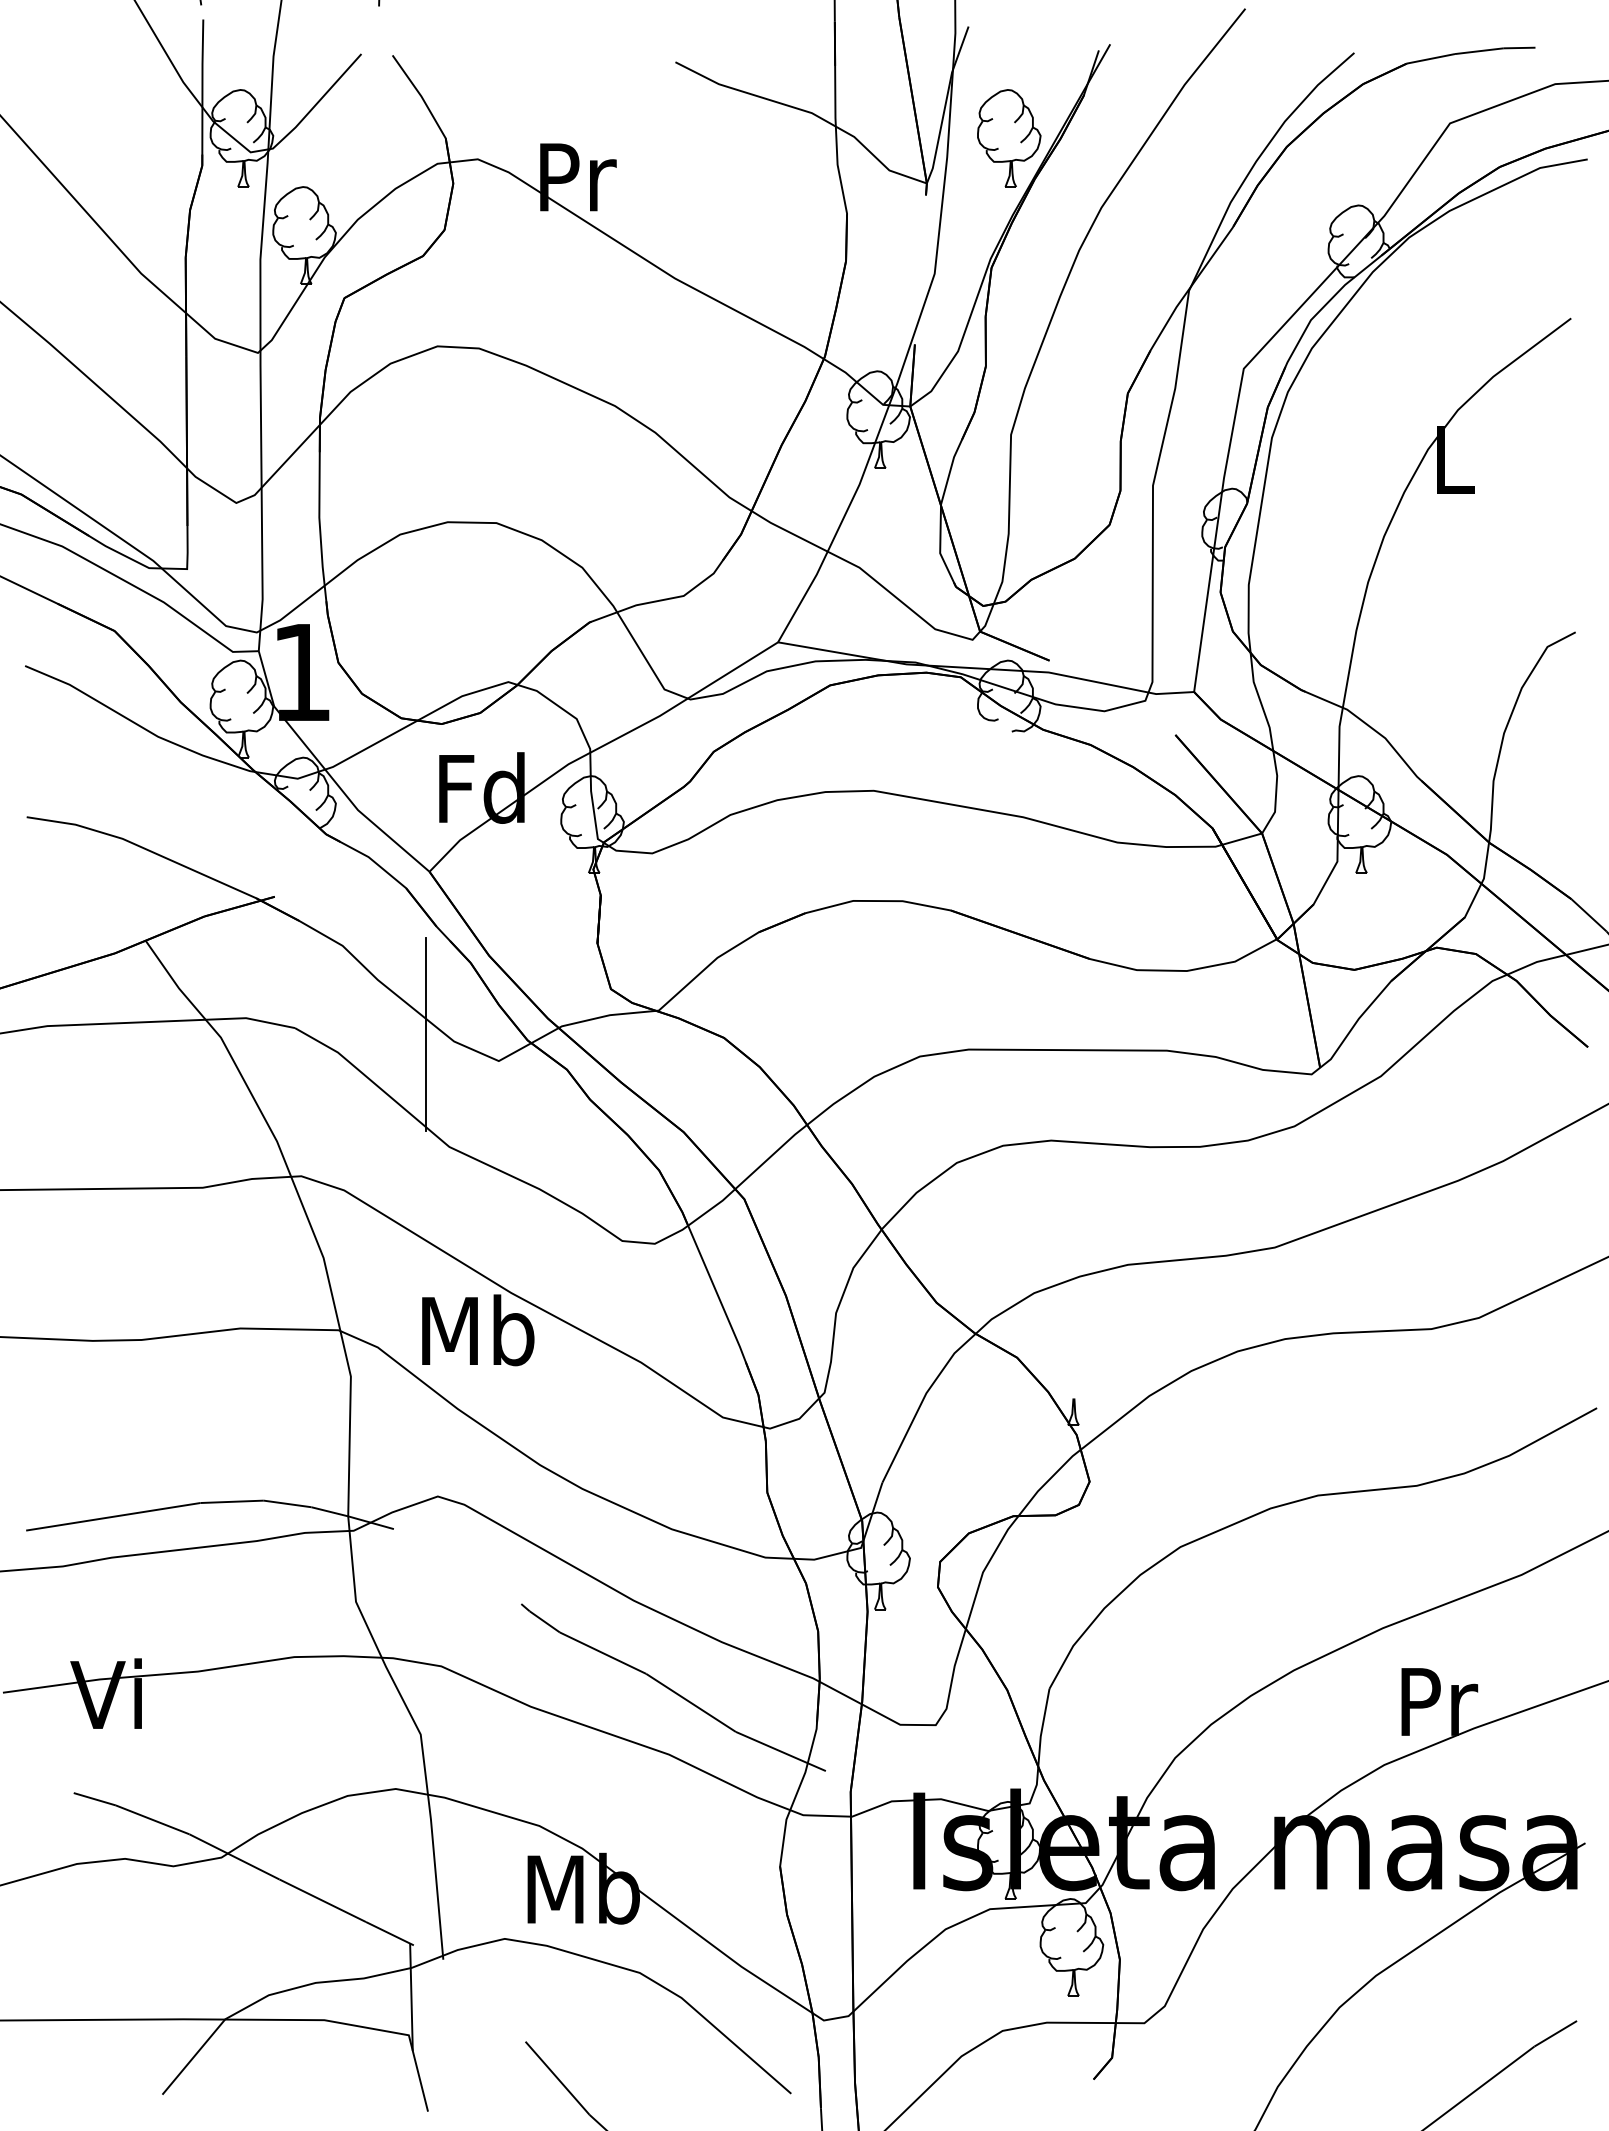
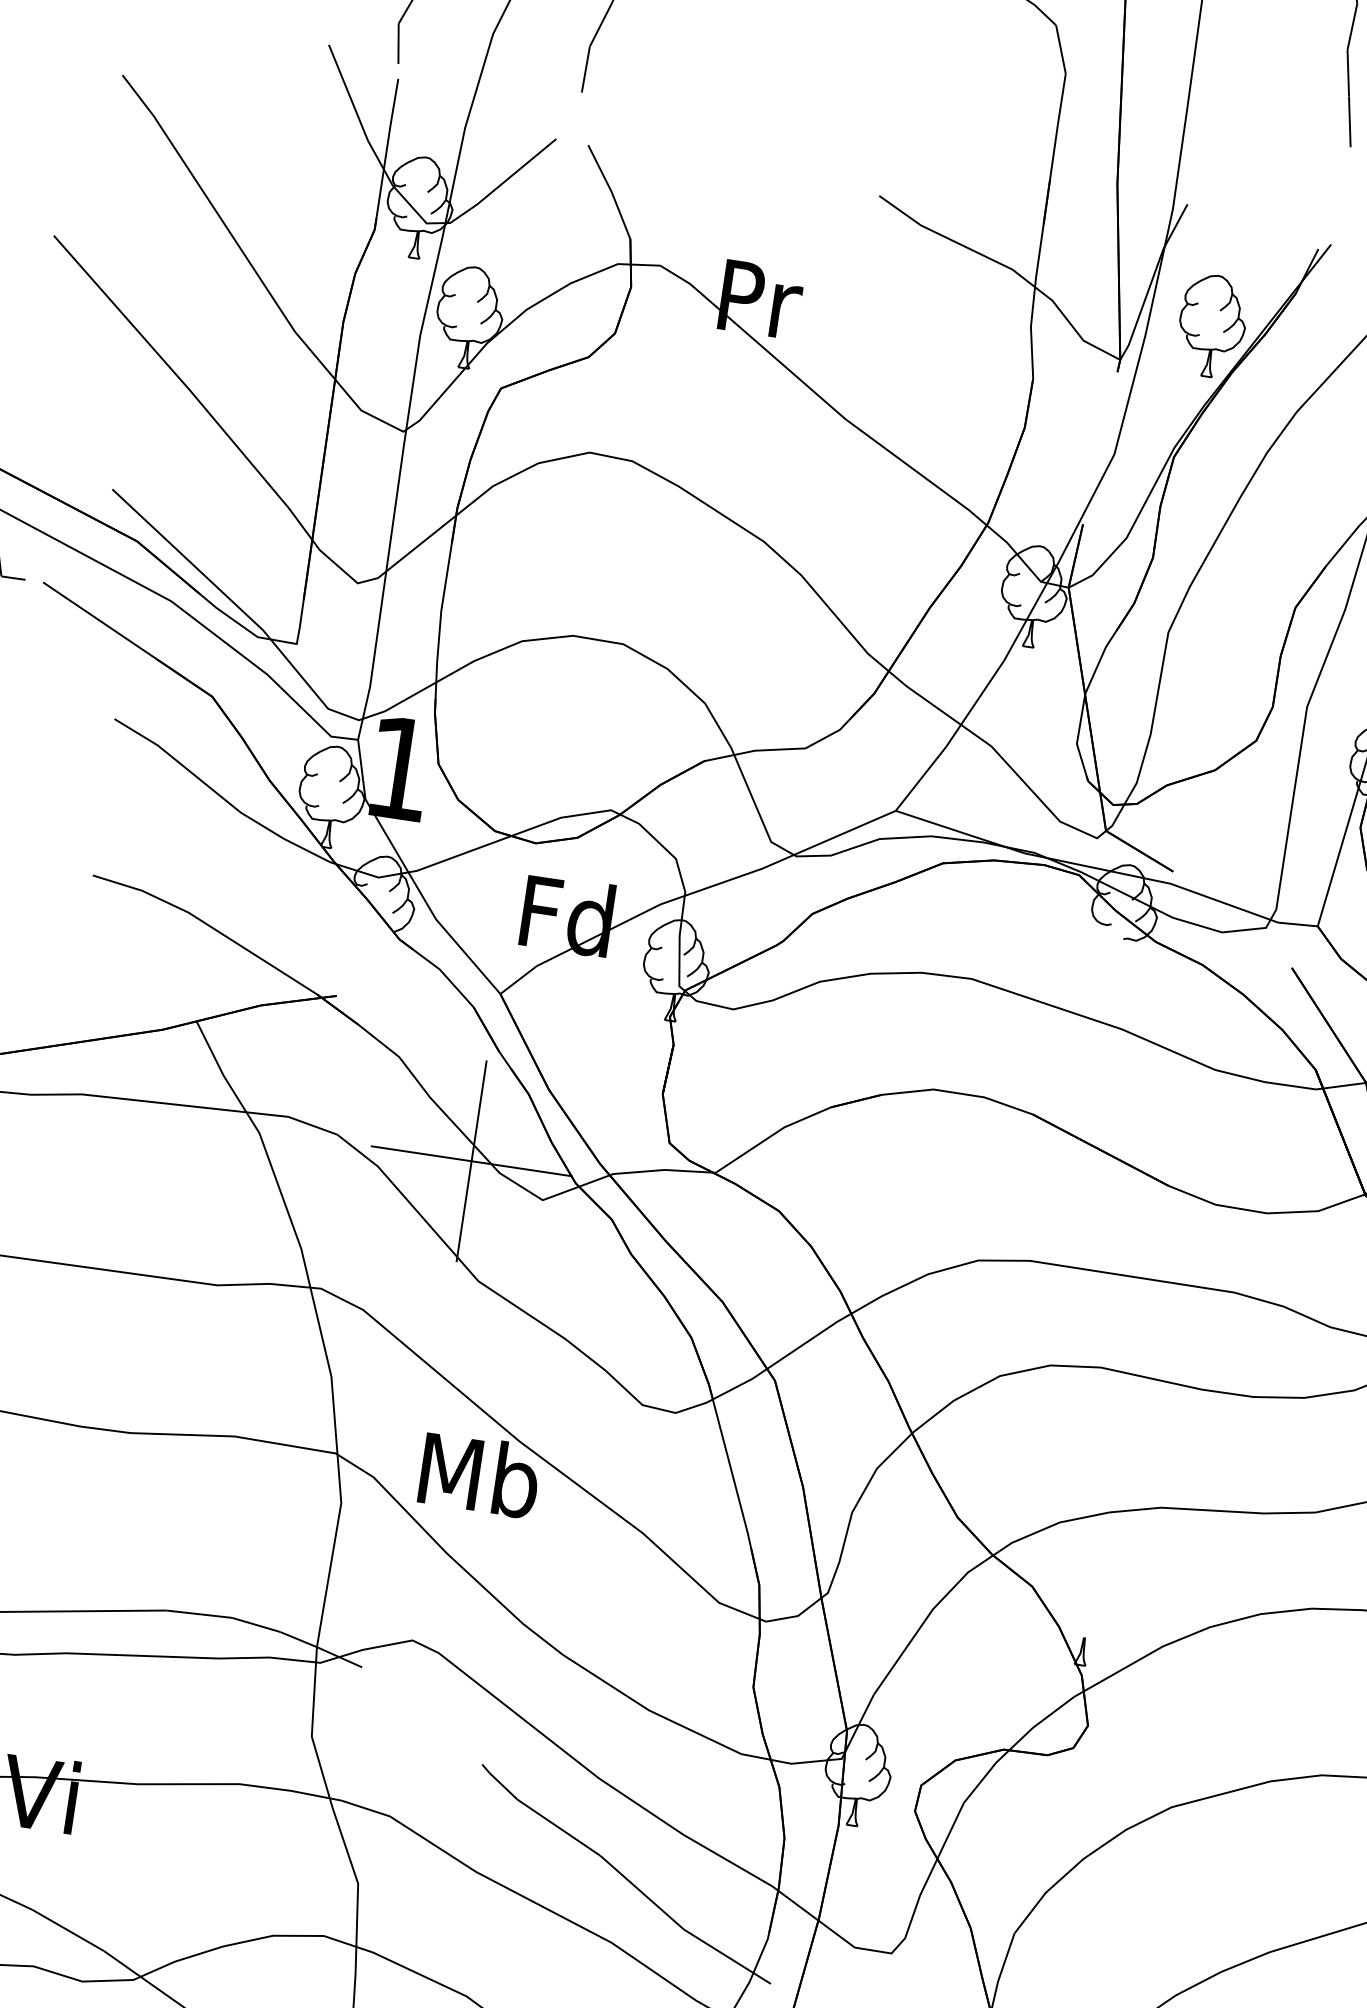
line: (425, 1034) -> (471, 1161), added

